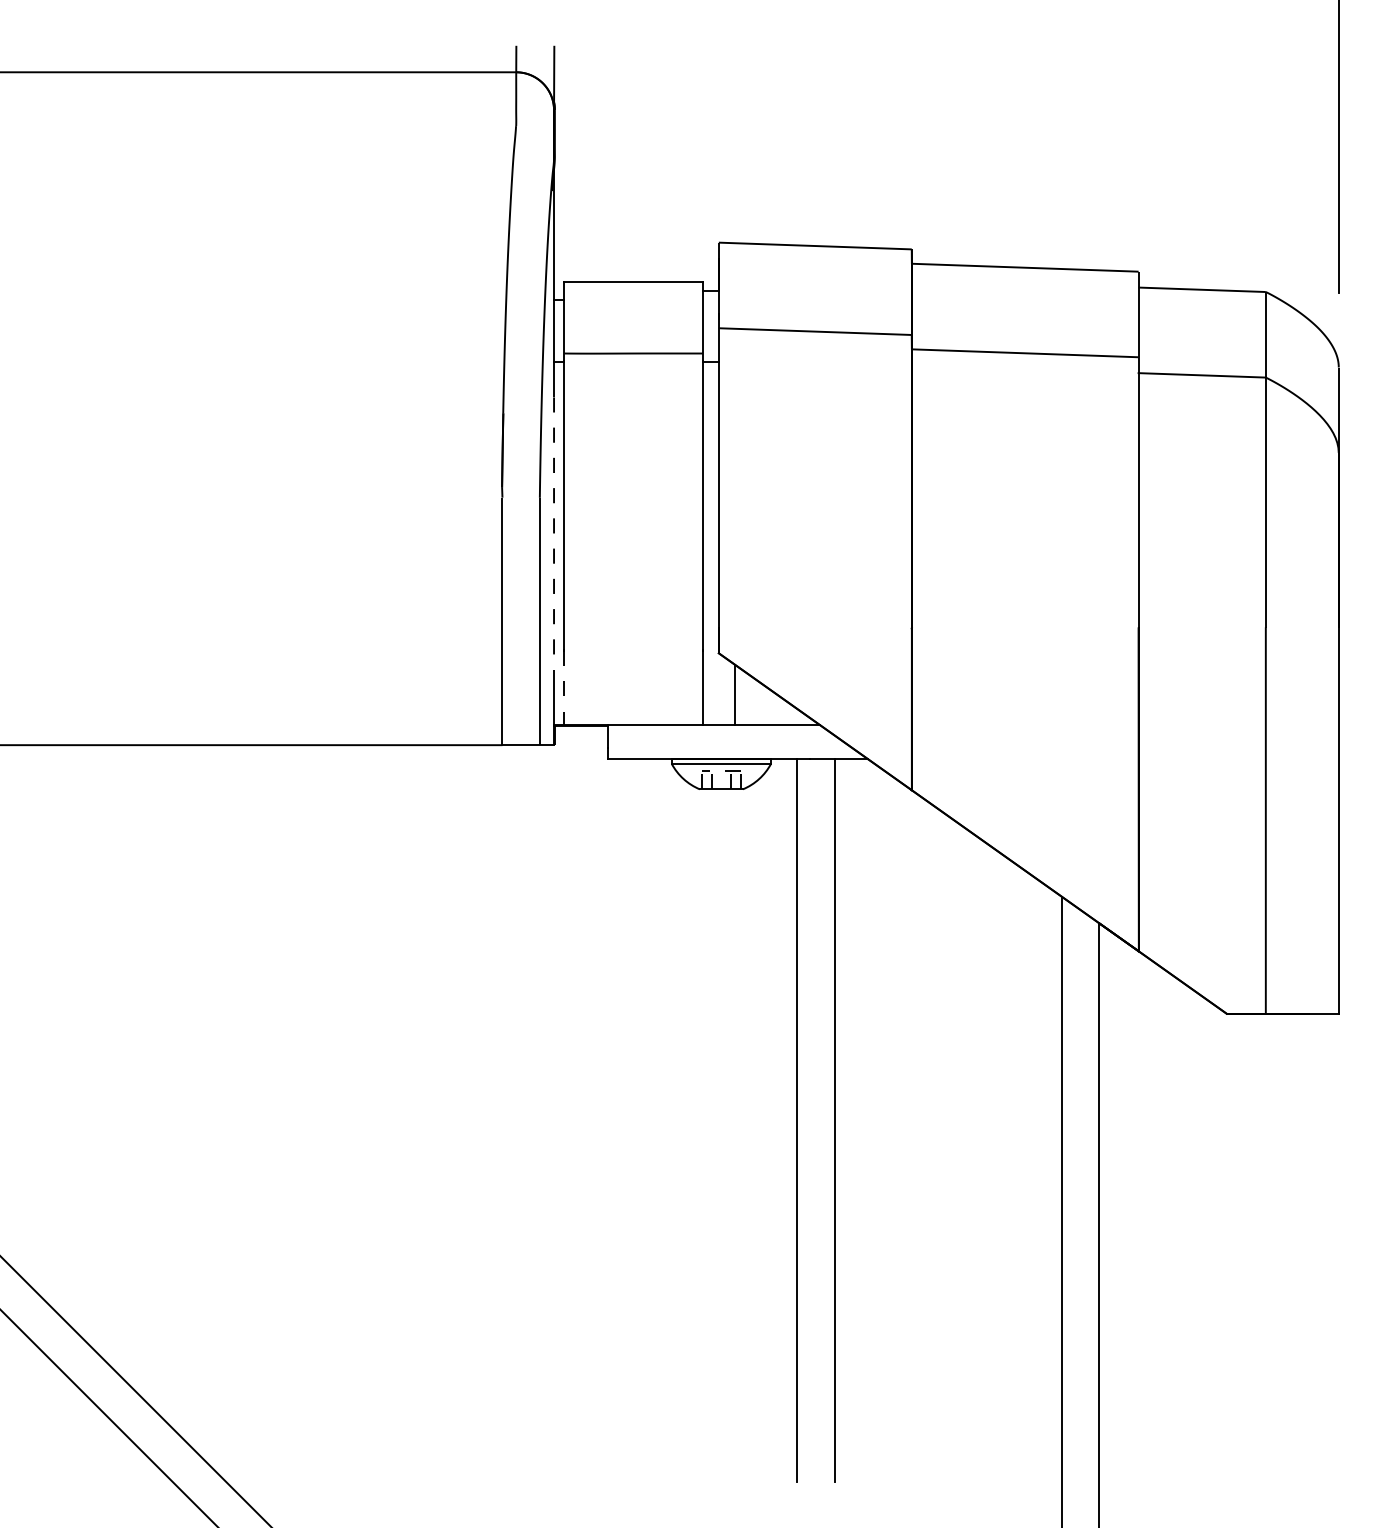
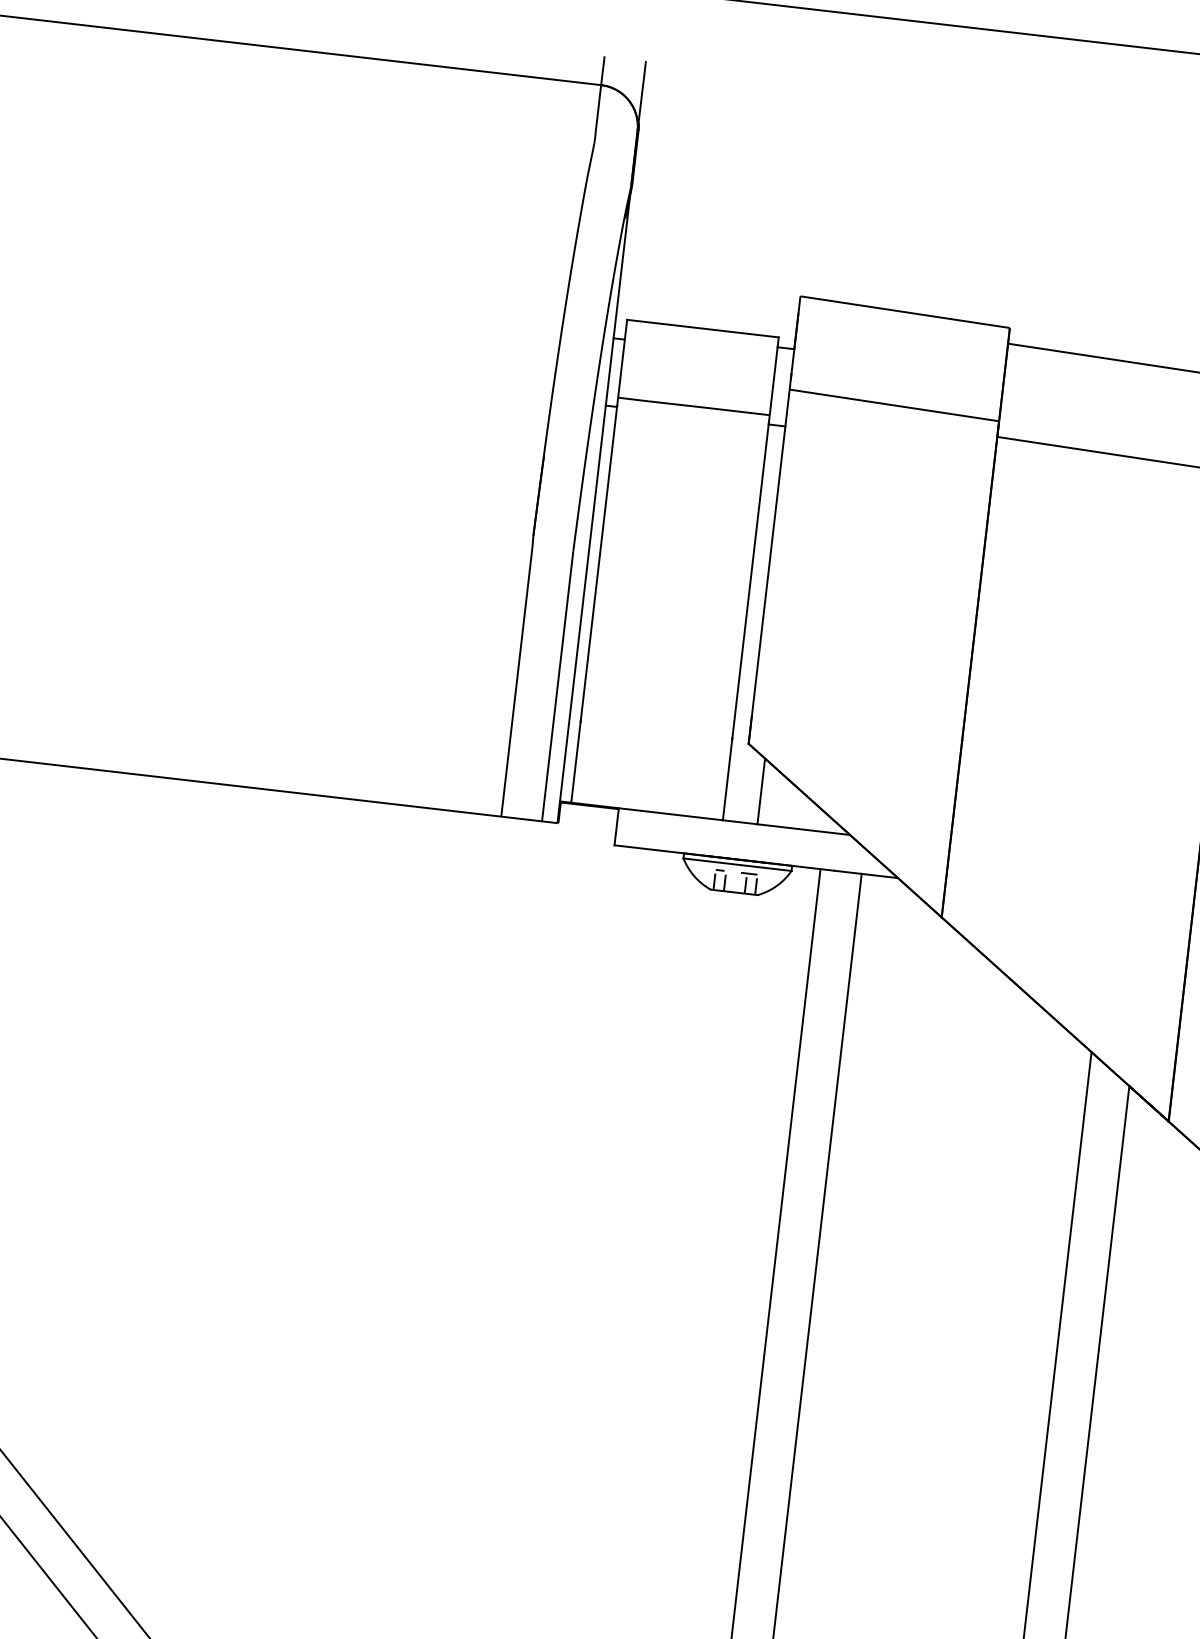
line: (554, 533) -> (584, 592), dashed -> solid
line: (564, 688) -> (576, 762), dashed -> solid

